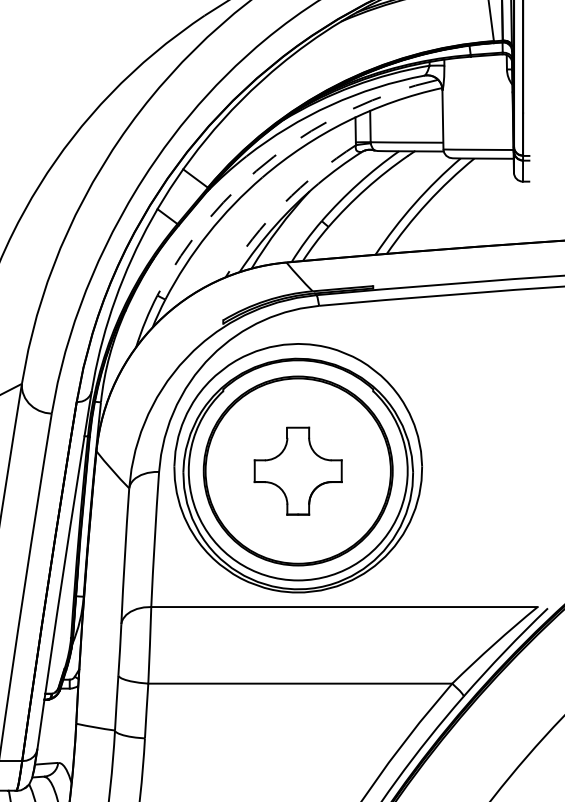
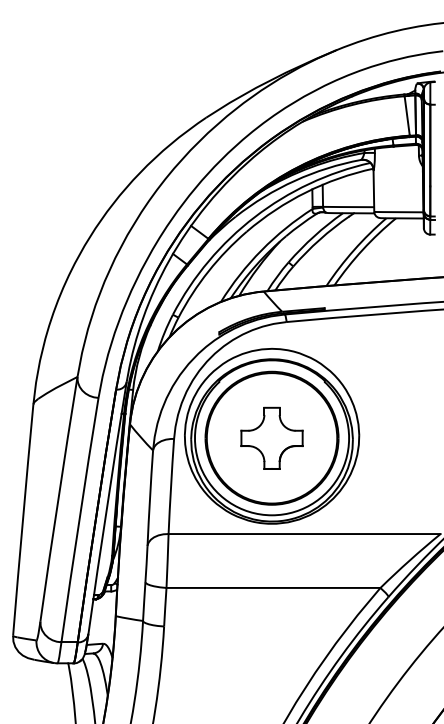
arc: (273, 157) -> (254, 217), dashed -> solid
arc: (283, 204) -> (261, 250), dashed -> solid

